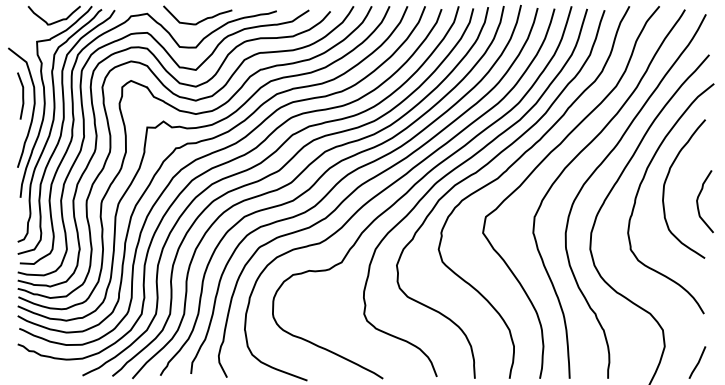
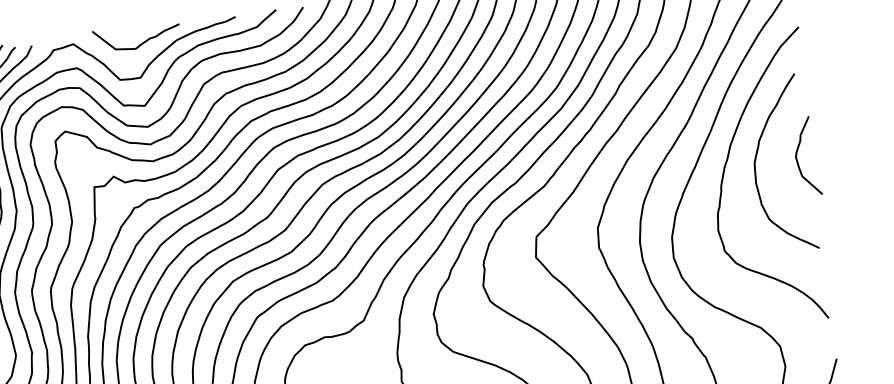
curve: (698, 200) -> (797, 156), moved

